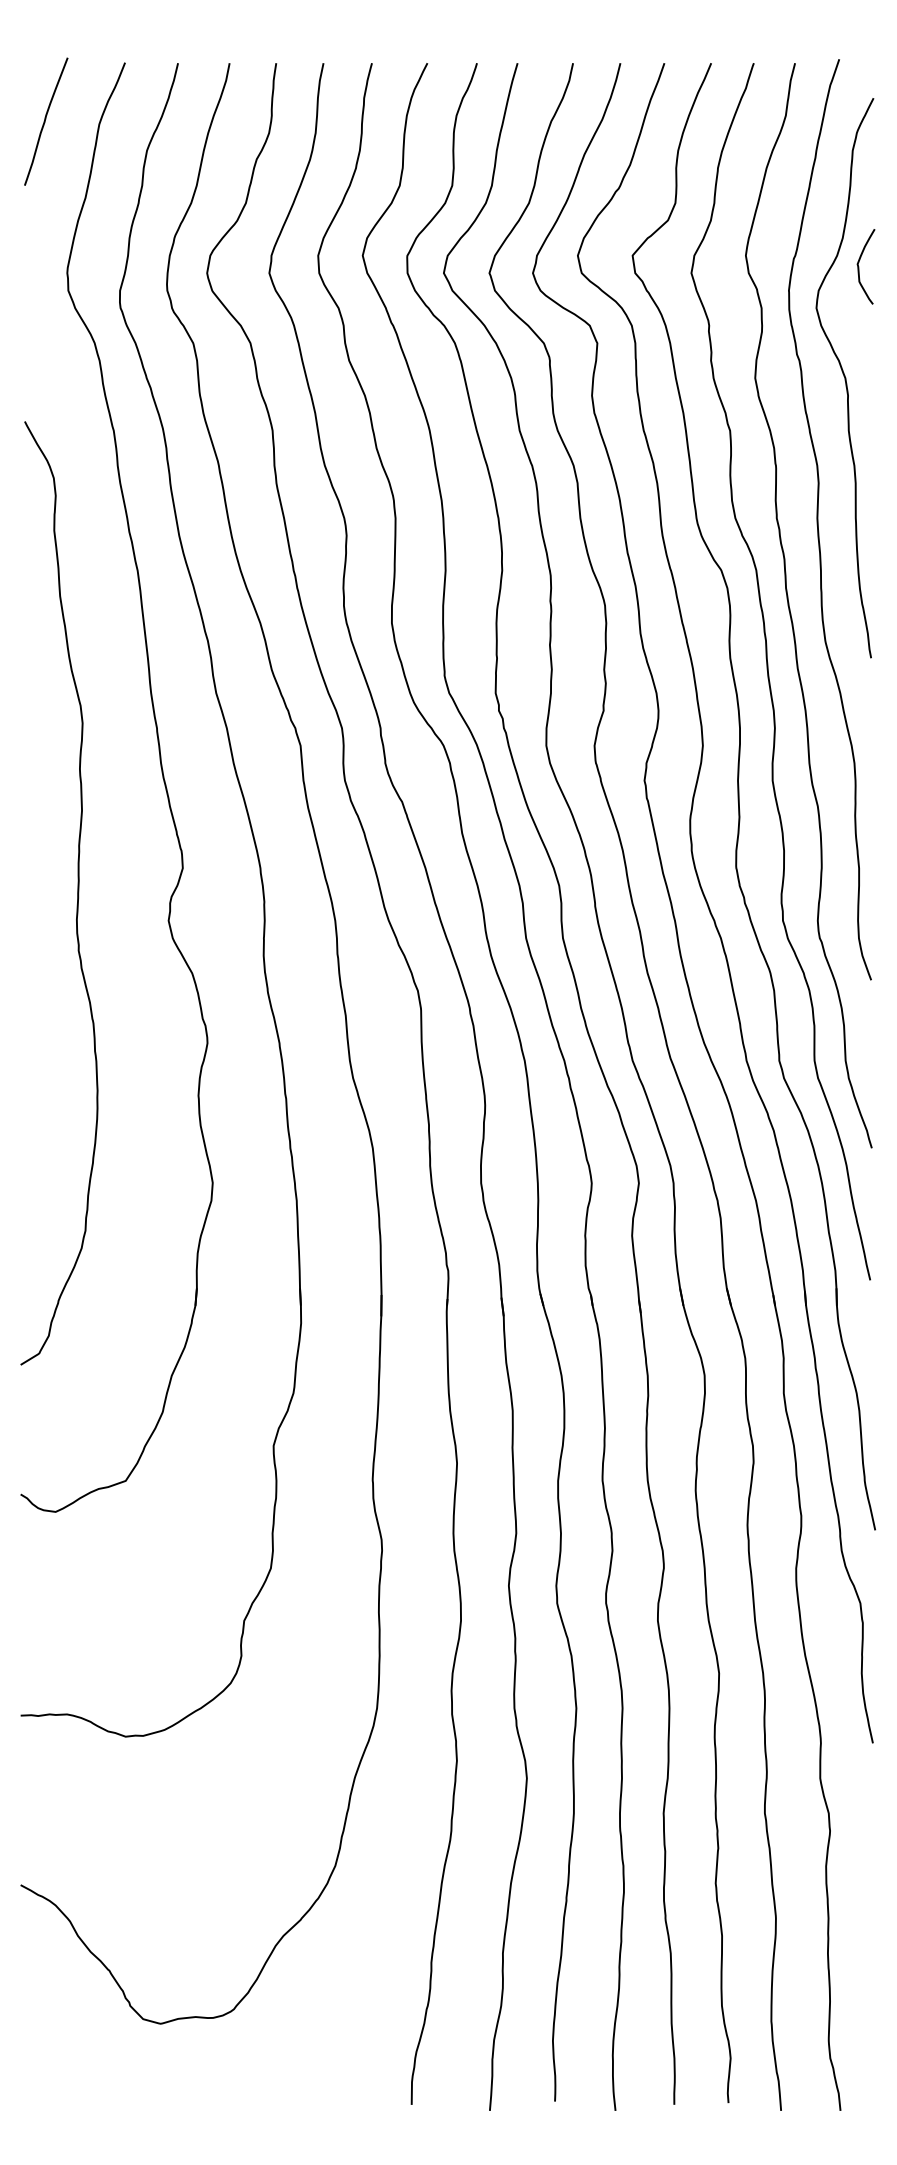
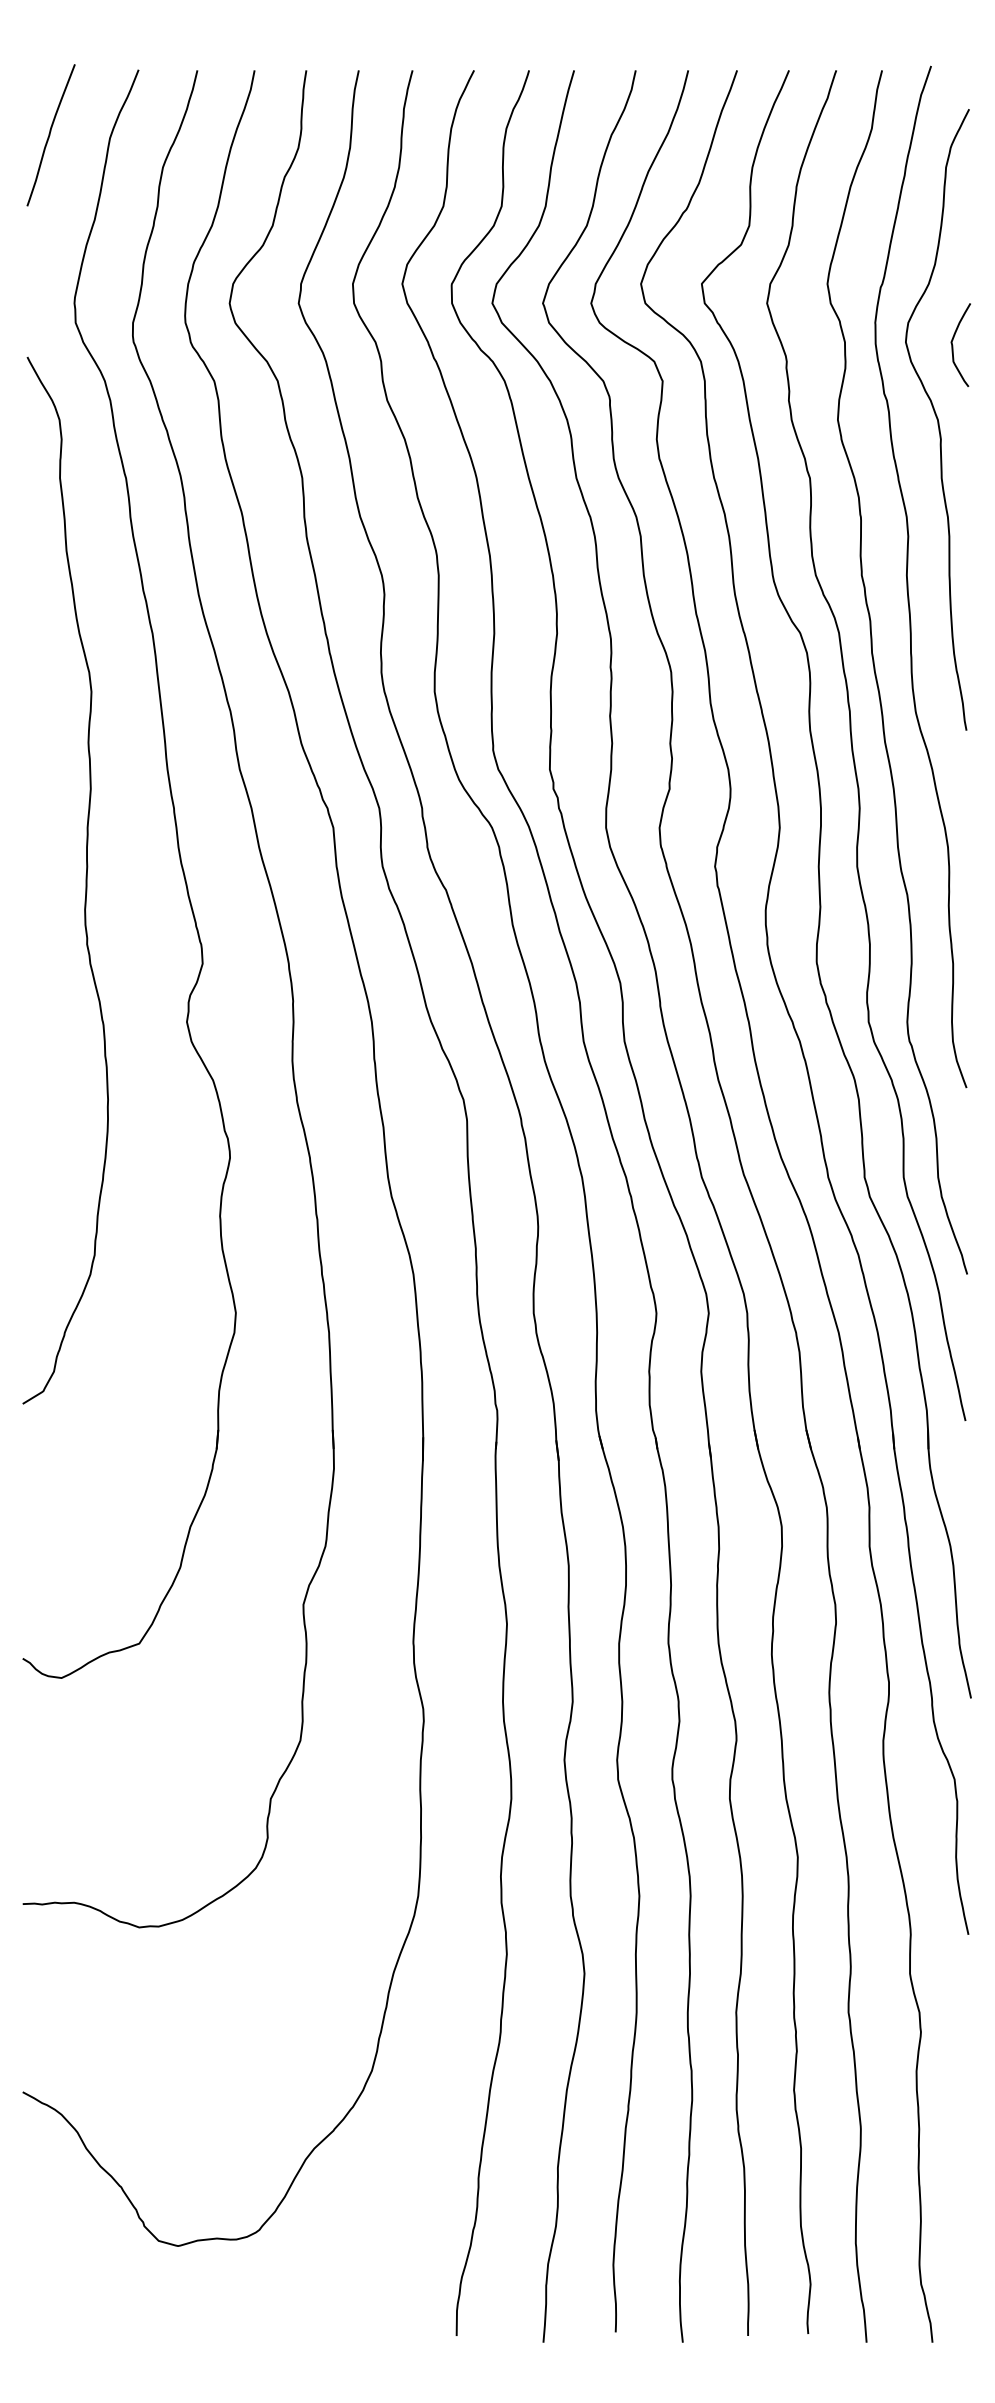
curve: (859, 266) -> (953, 344), moved
curve: (77, 893) -> (85, 880), moved

